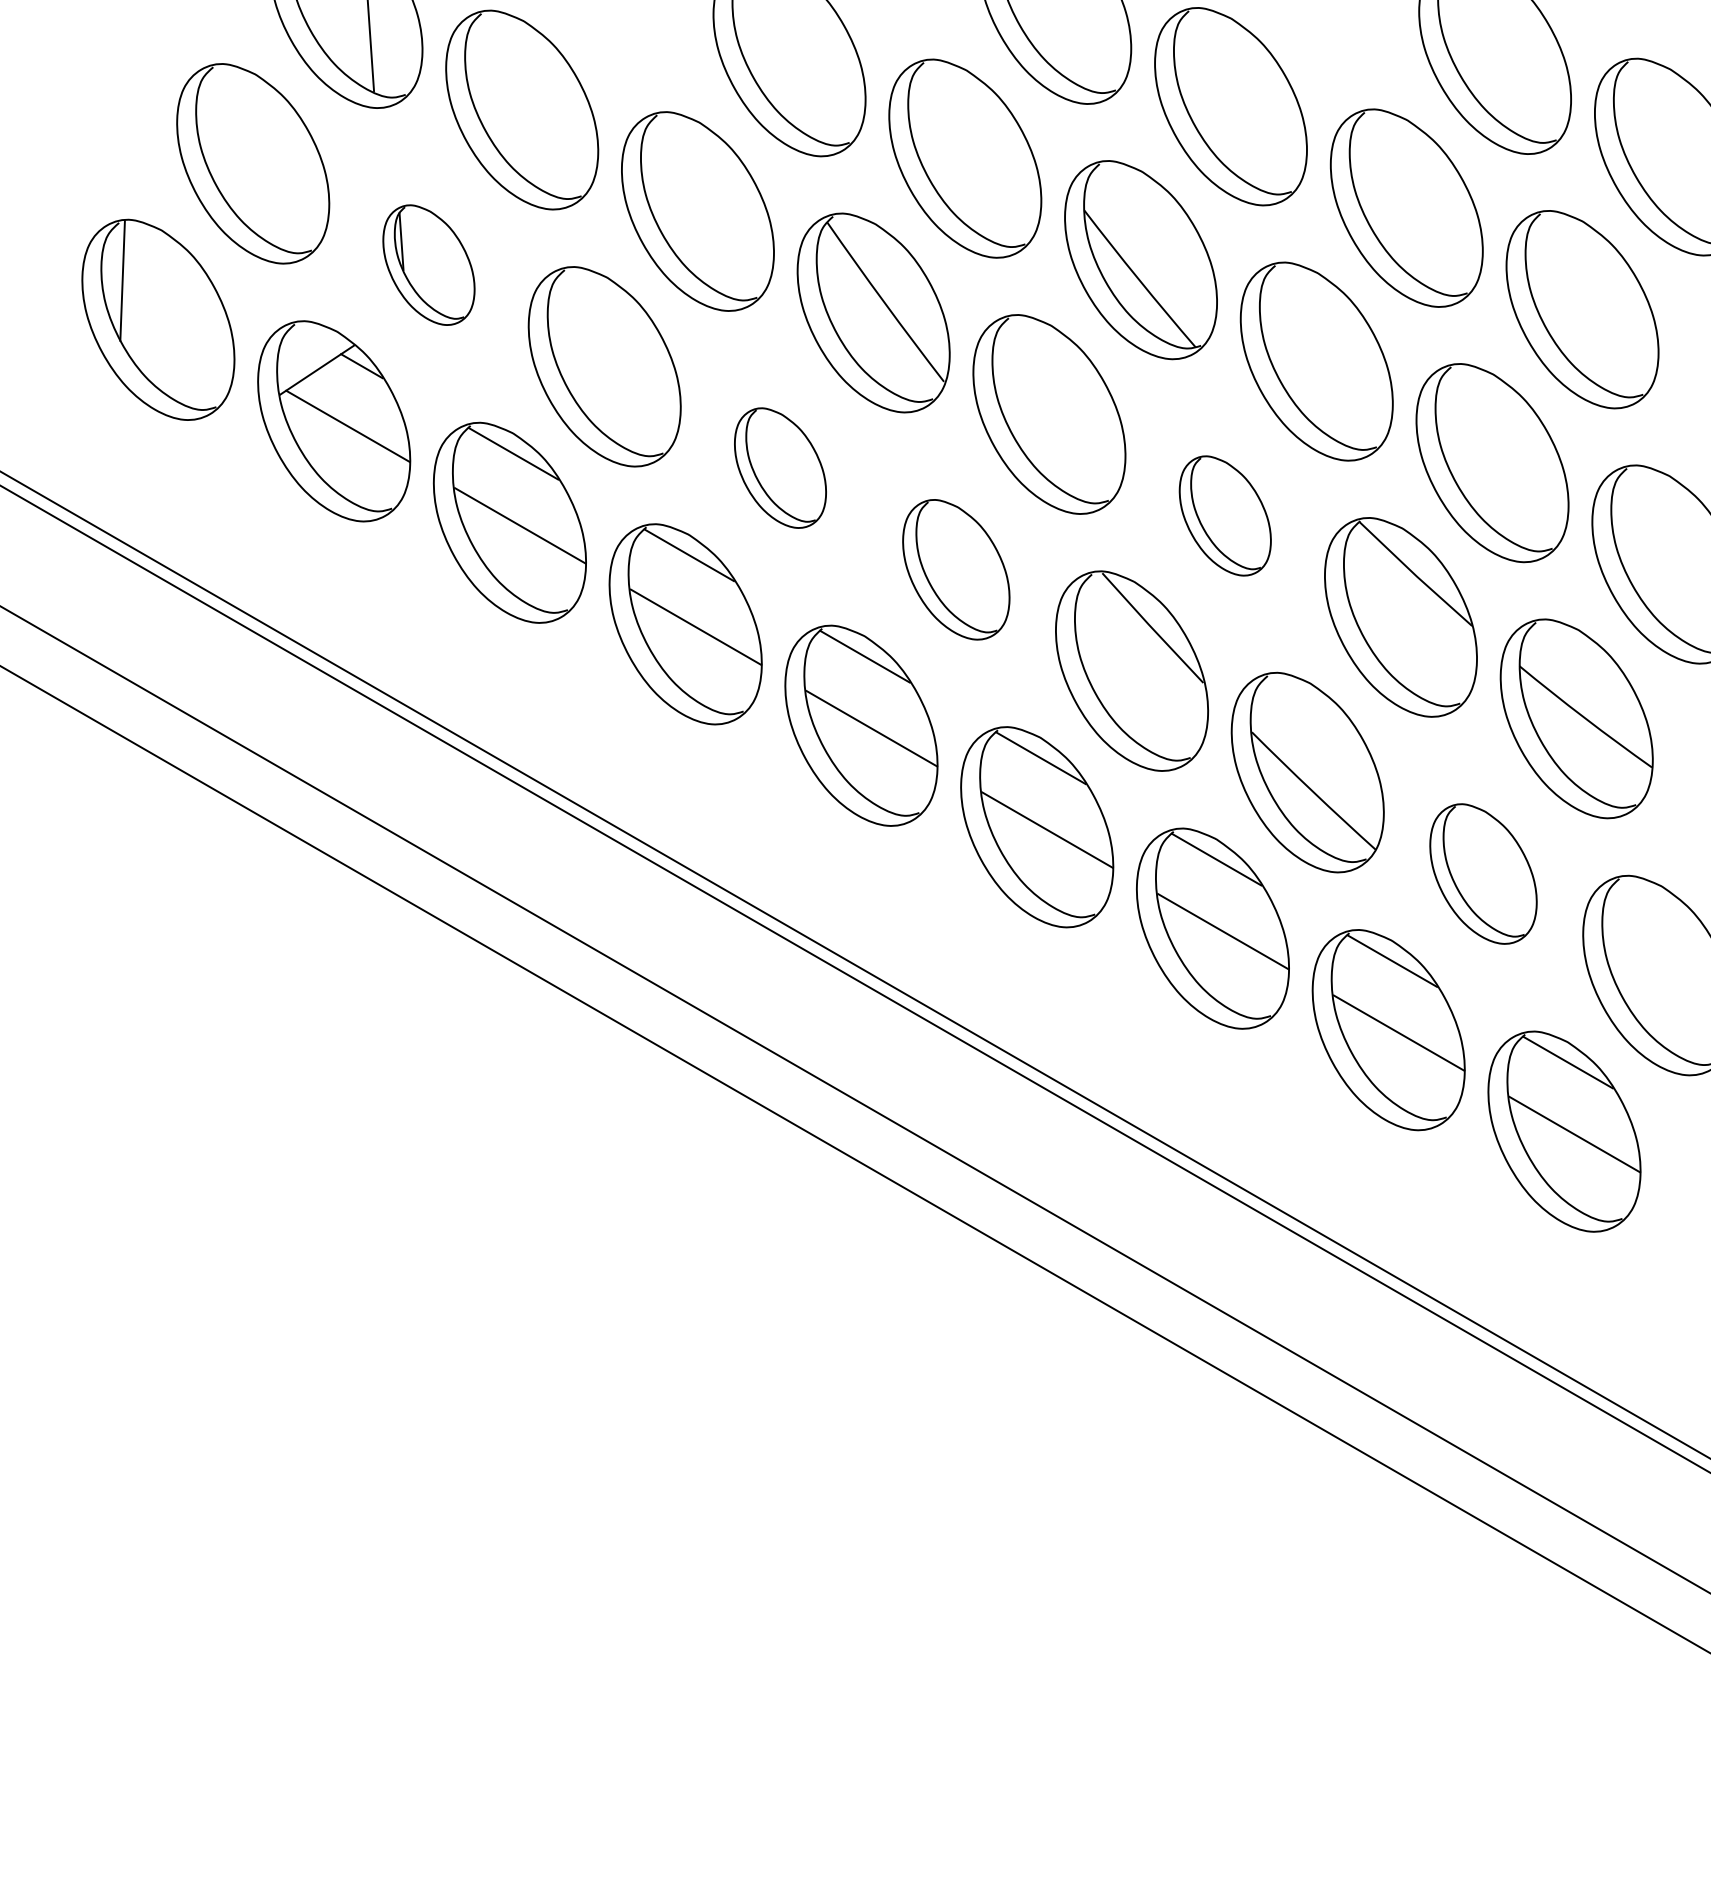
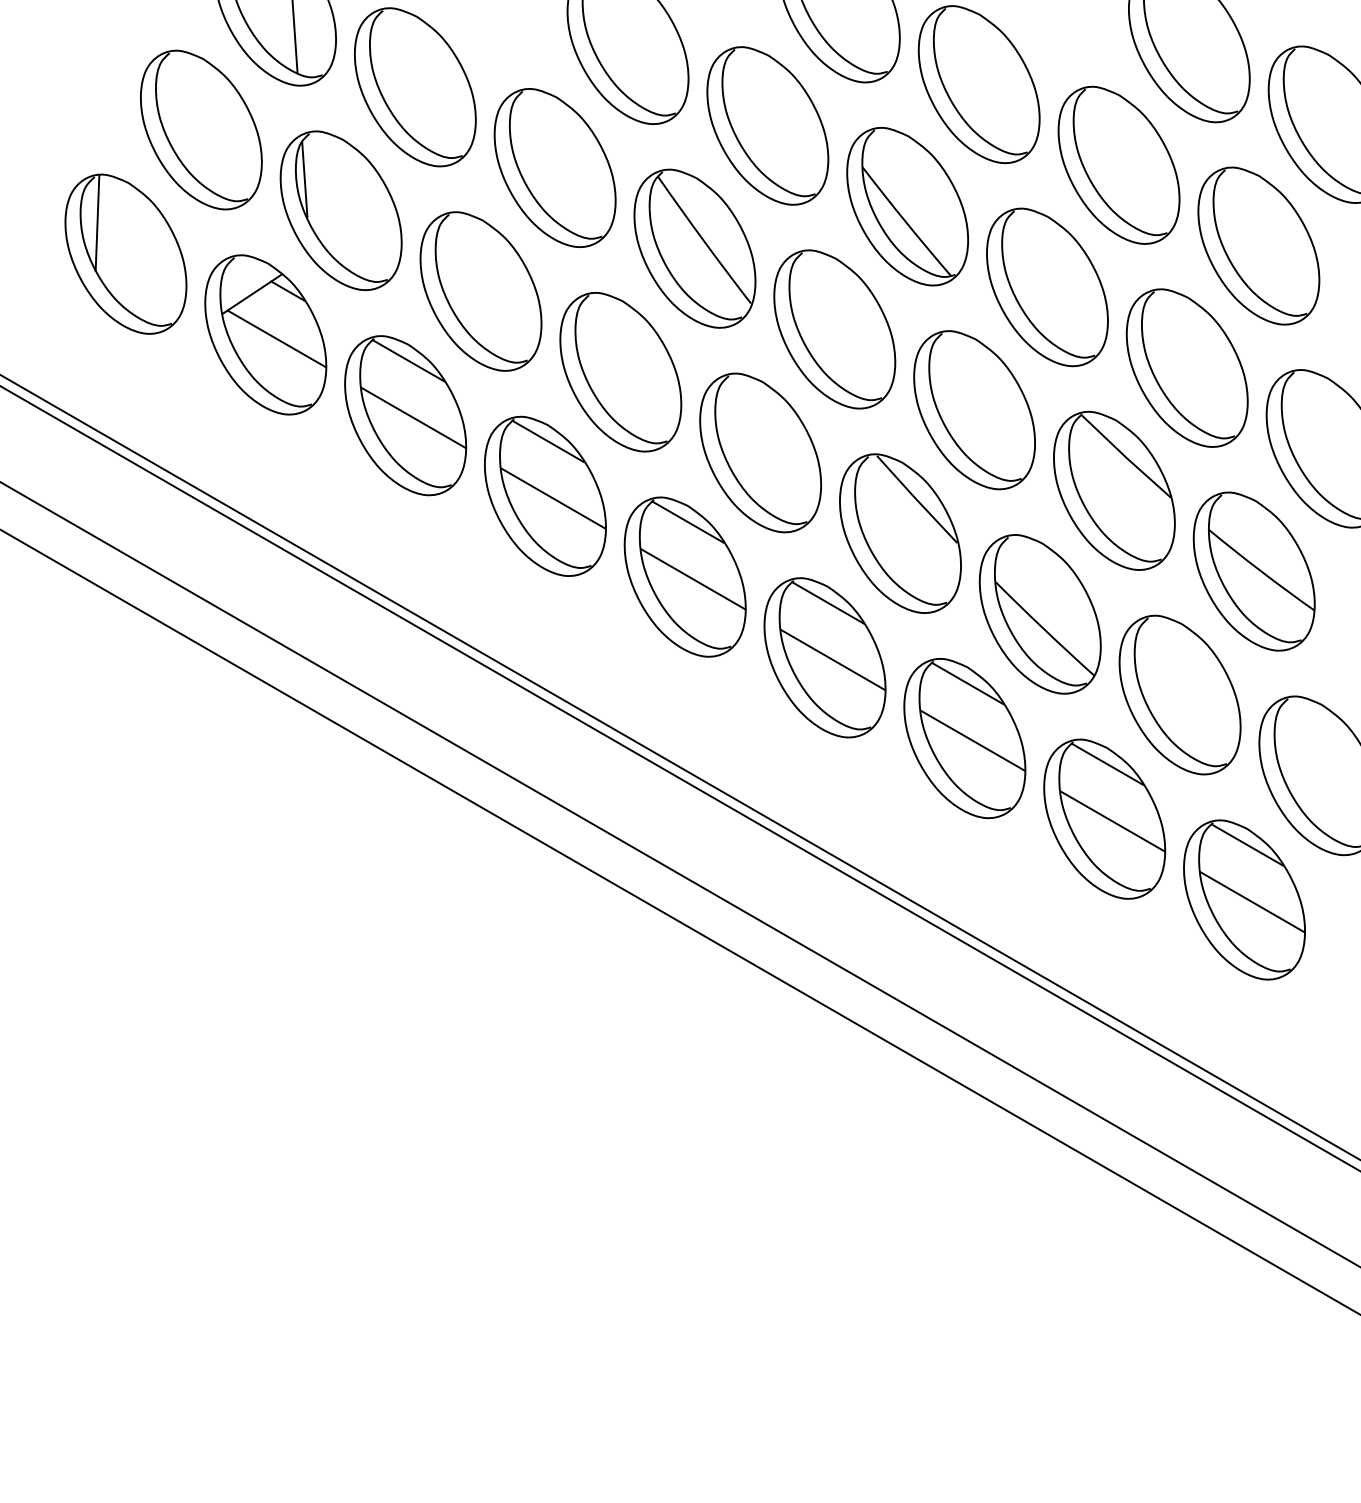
part: (428, 264) -> (340, 210), size x1.67
part: (780, 467) -> (620, 371), size x1.67
part: (1225, 515) -> (974, 409), size x1.67
part: (956, 569) -> (760, 452), size x1.43
part: (1483, 873) -> (1180, 694), size x1.43

